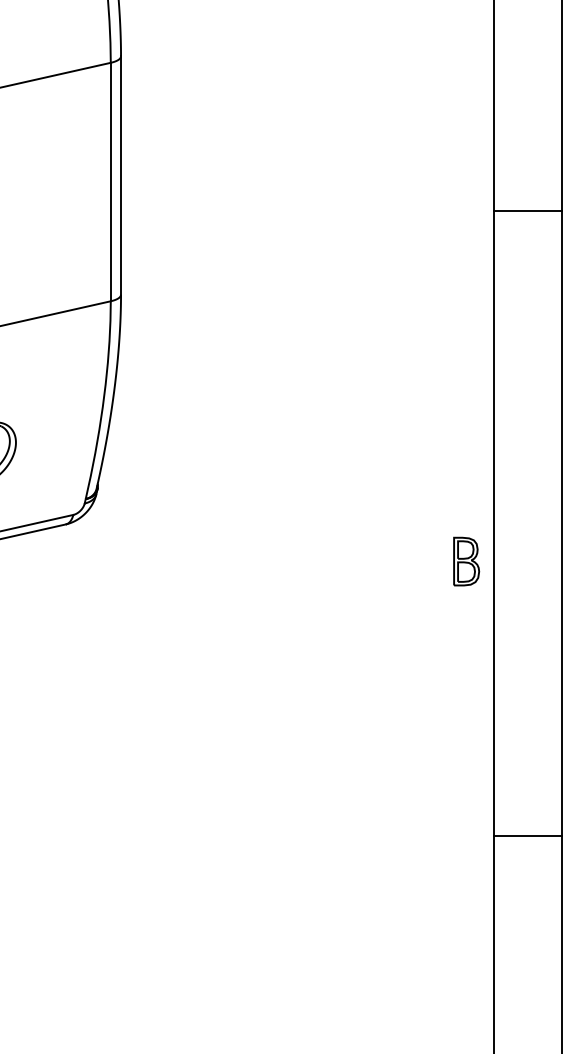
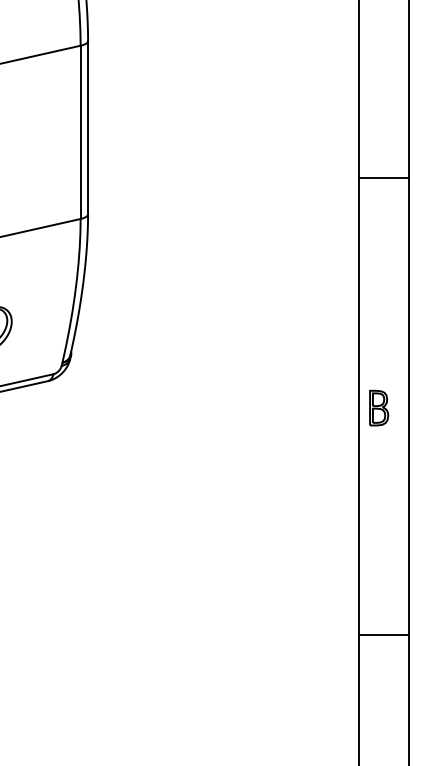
line: (527, 210) -> (383, 177), moved
part: (466, 561) -> (379, 408), moved
line: (527, 835) -> (383, 634), moved

